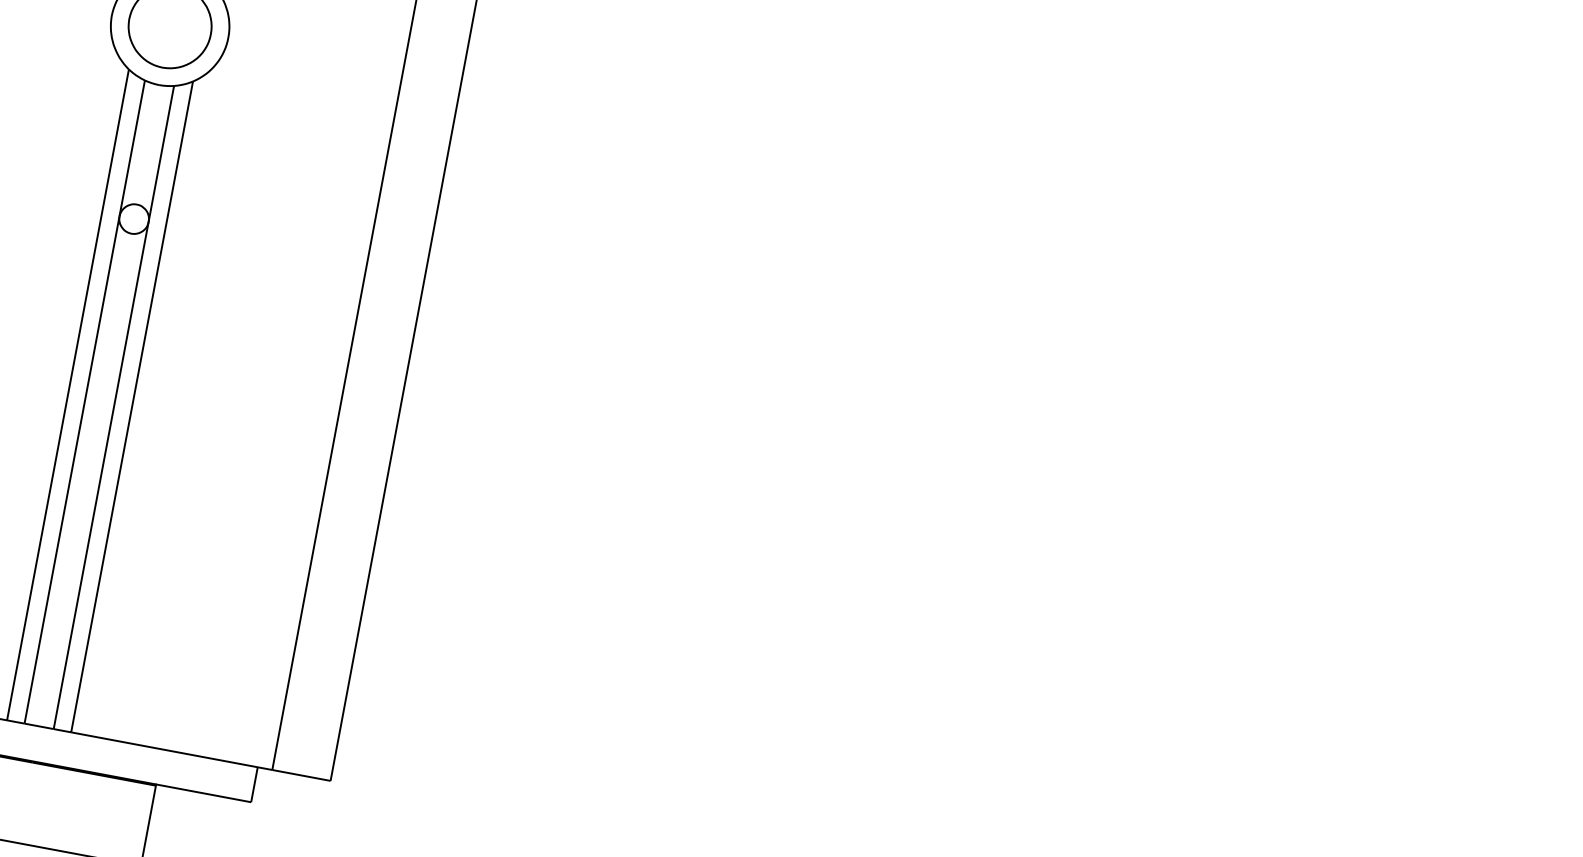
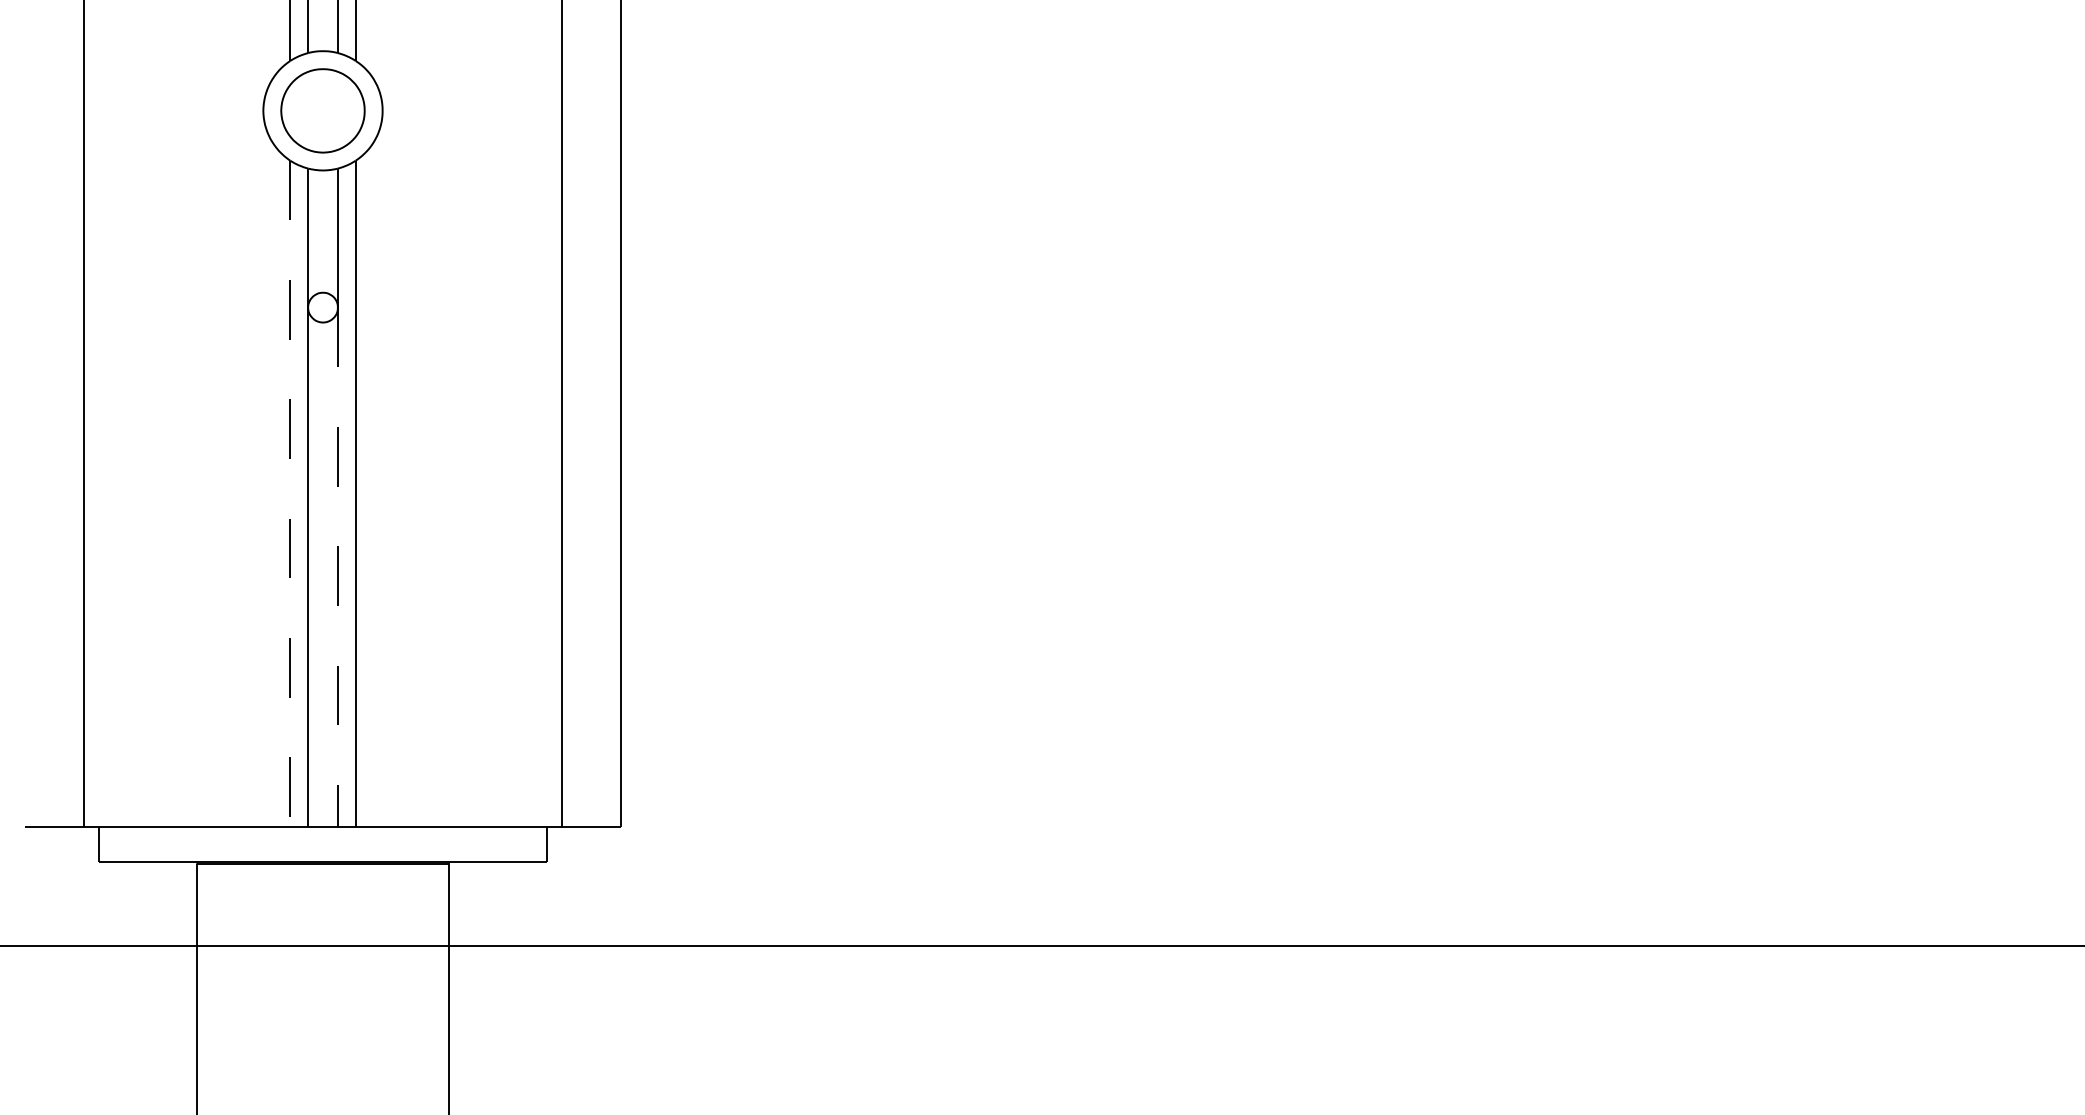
line: (68, 394) -> (290, 493), solid -> dashed
line: (100, 475) -> (337, 567), solid -> dashed

